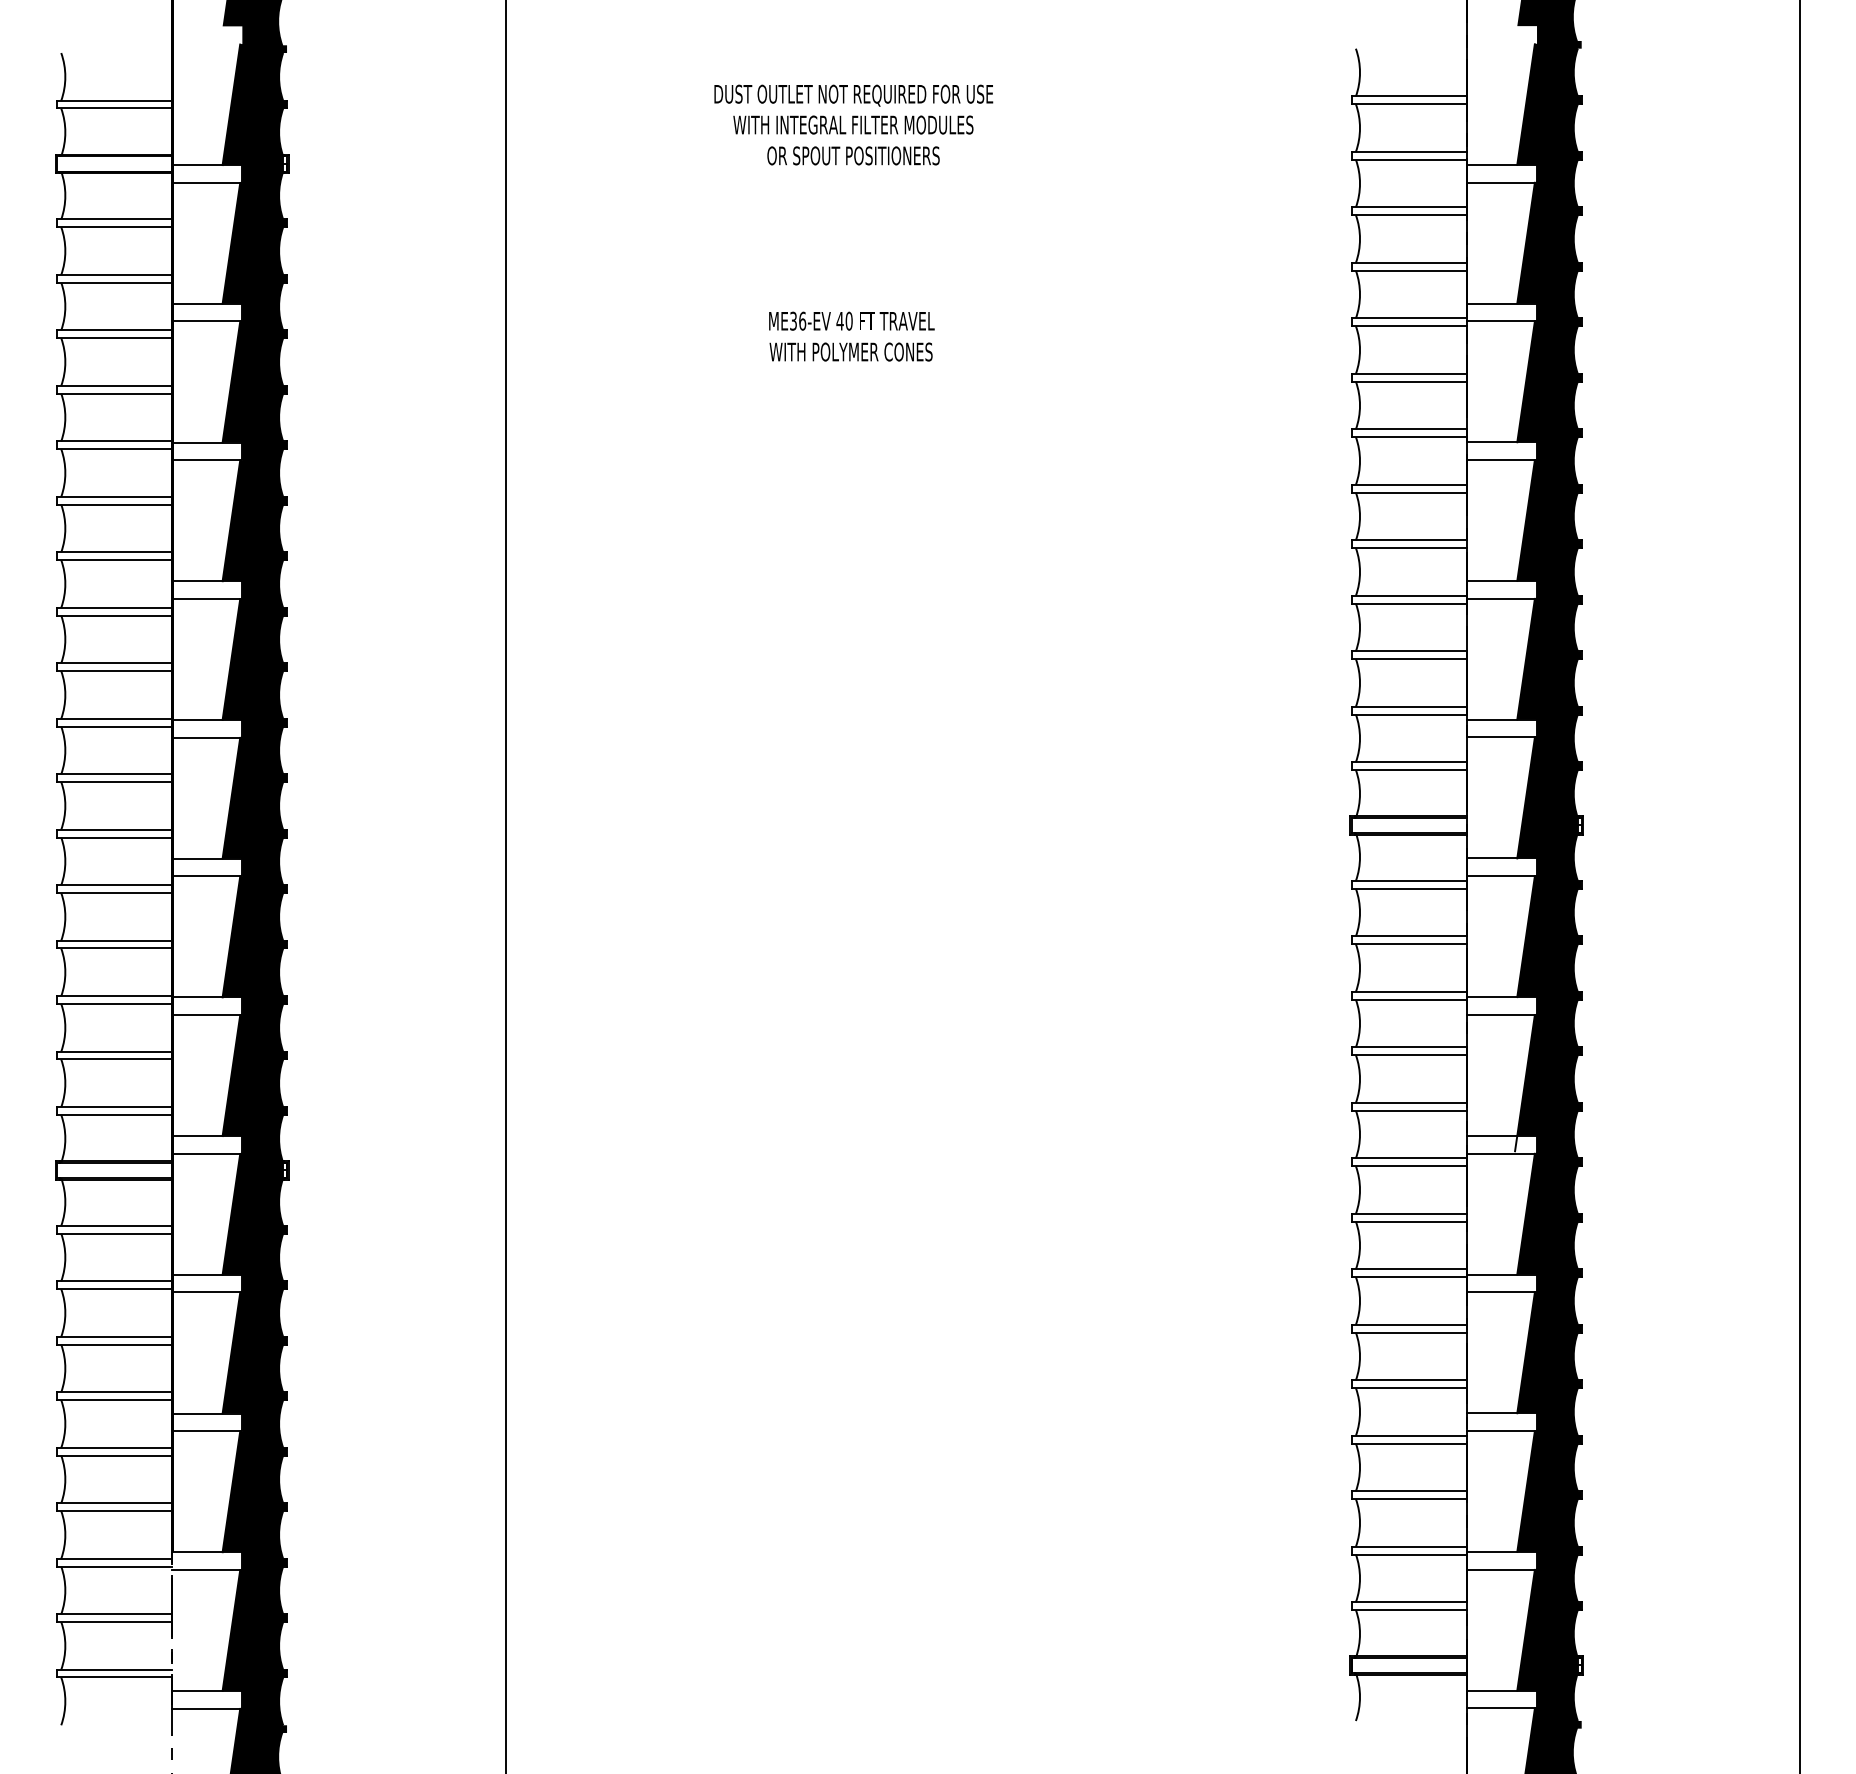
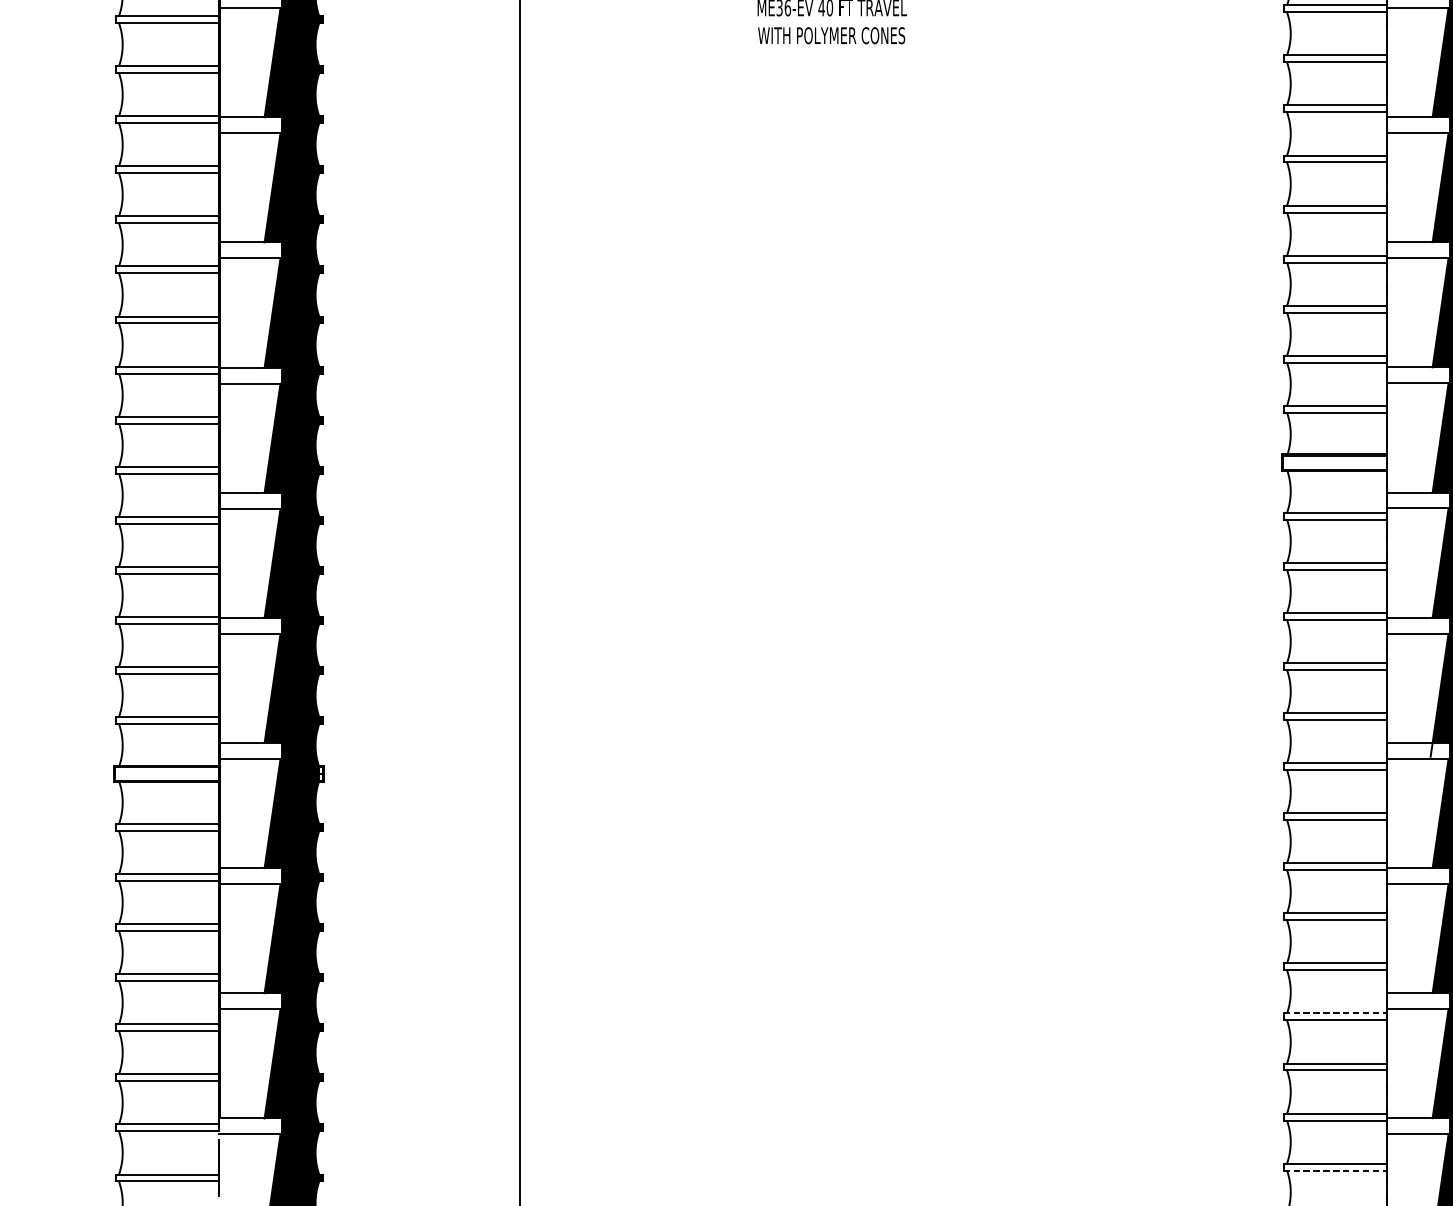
line: (1409, 1435) -> (1335, 1013), solid -> dashed
line: (1409, 1609) -> (1335, 1170), solid -> dashed

